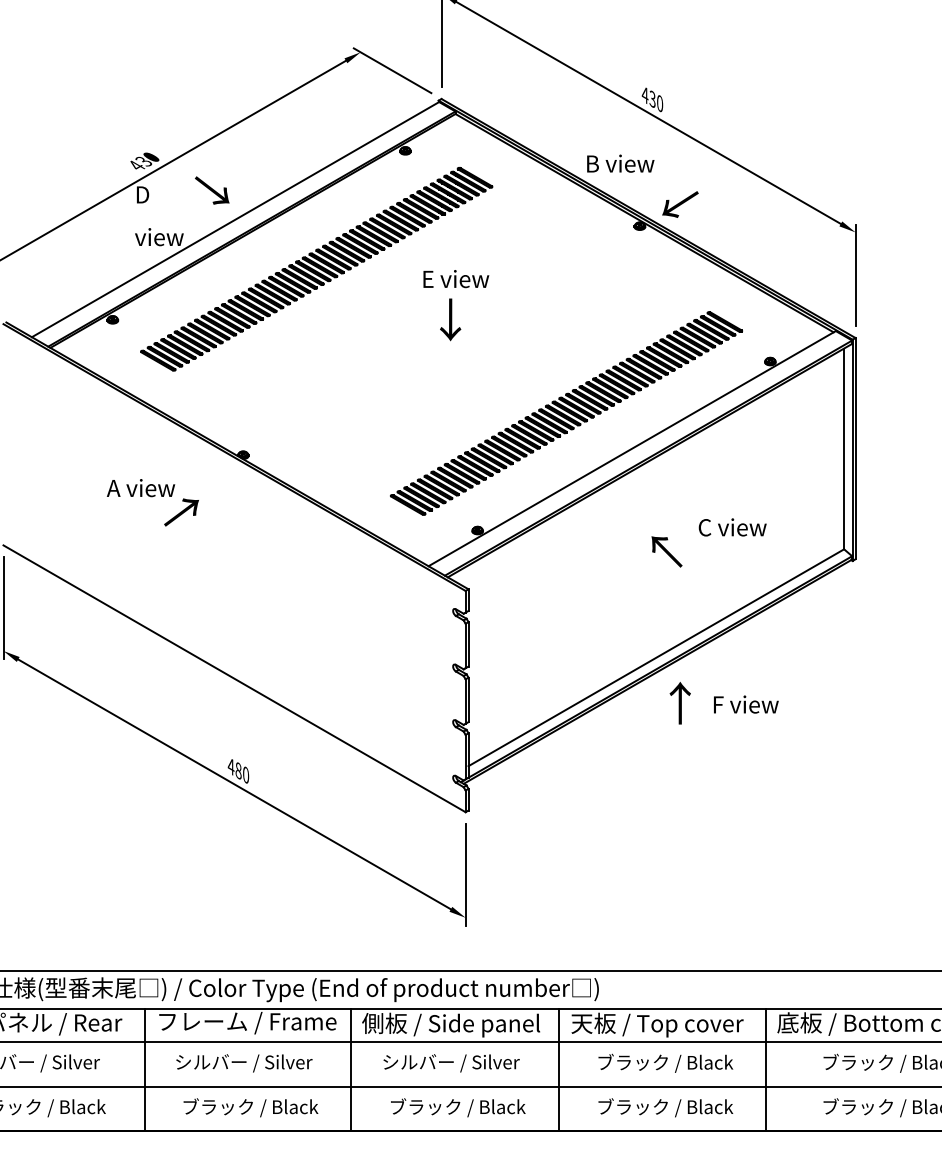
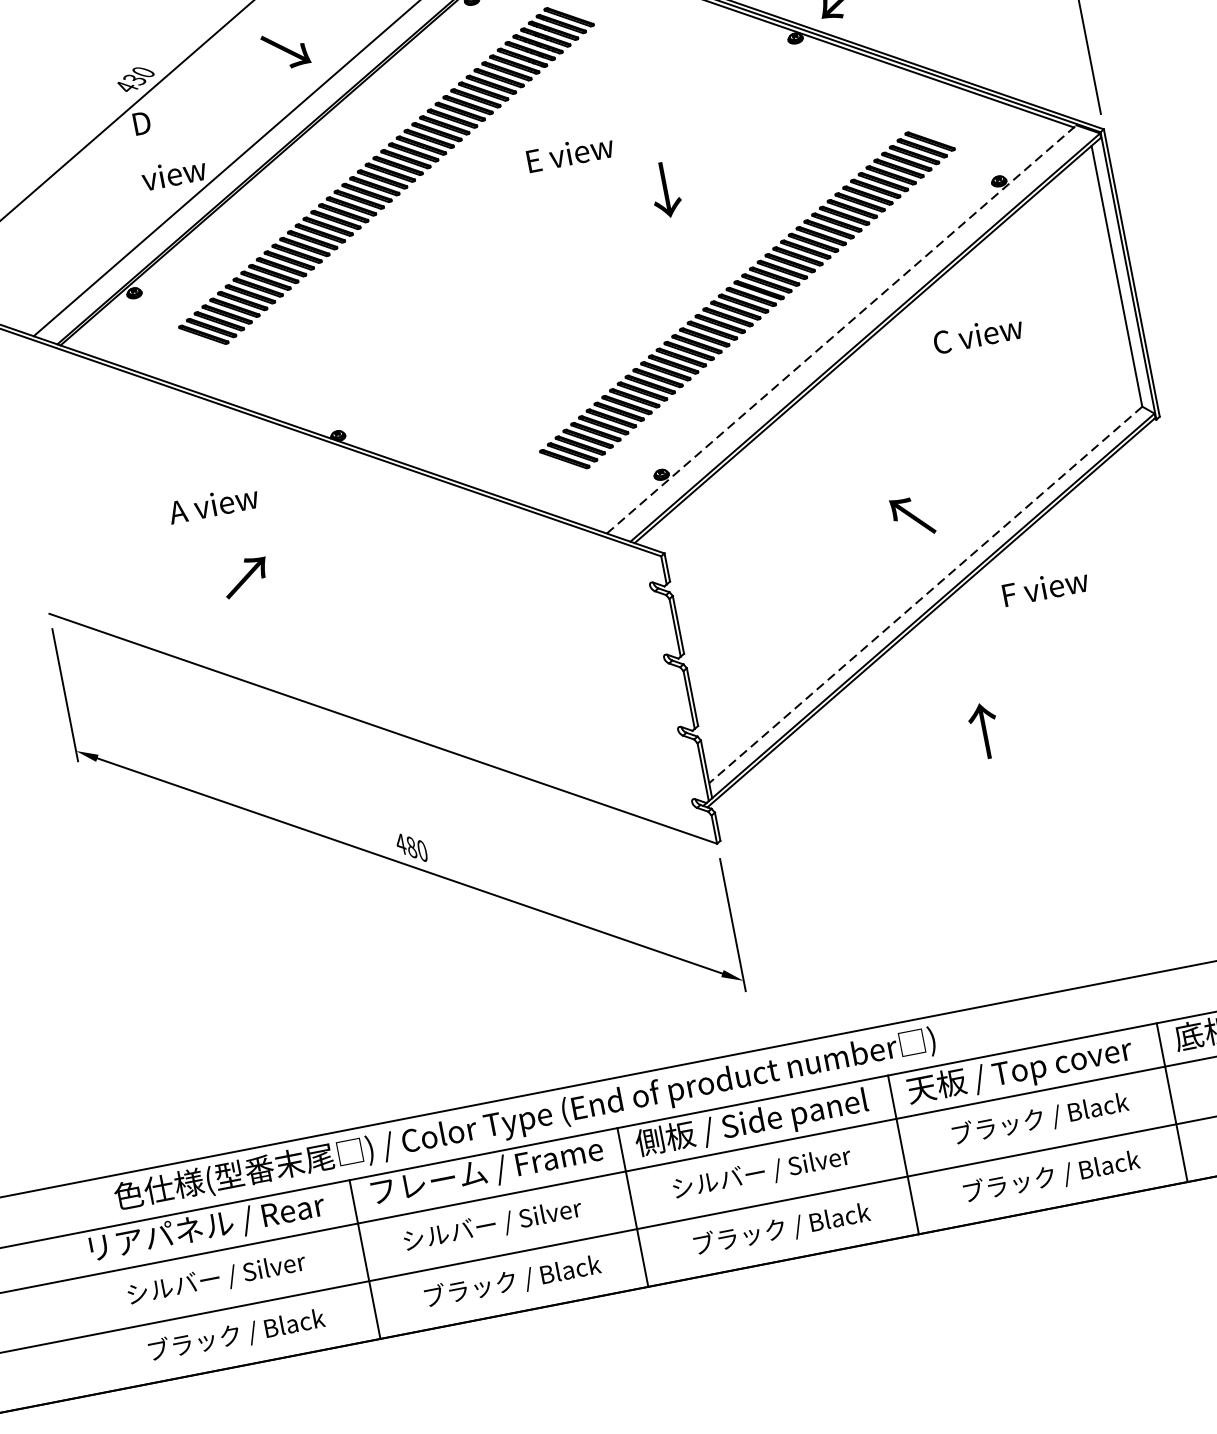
text: (212, 190) -> (286, 50), moved
text: (450, 319) -> (665, 189), moved
line: (632, 448) -> (842, 329), solid -> dashed
text: (181, 512) -> (245, 577), moved
text: (732, 527) -> (977, 335), moved
text: (666, 551) -> (912, 516), moved
line: (656, 657) -> (925, 594), solid -> dashed
text: (679, 703) -> (983, 731), moved
text: (746, 704) -> (1045, 587), moved

